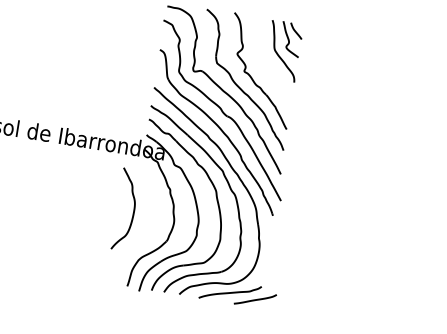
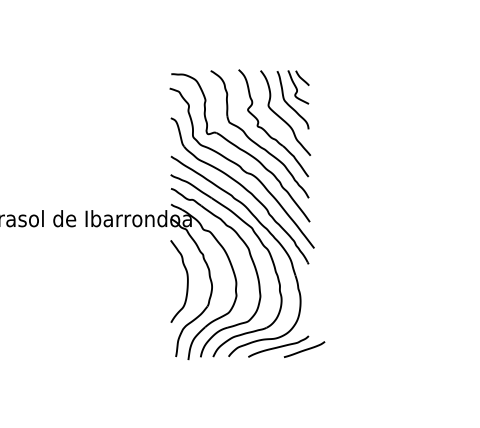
curve: (268, 65) -> (280, 116), added
curve: (132, 213) -> (186, 284), moved

